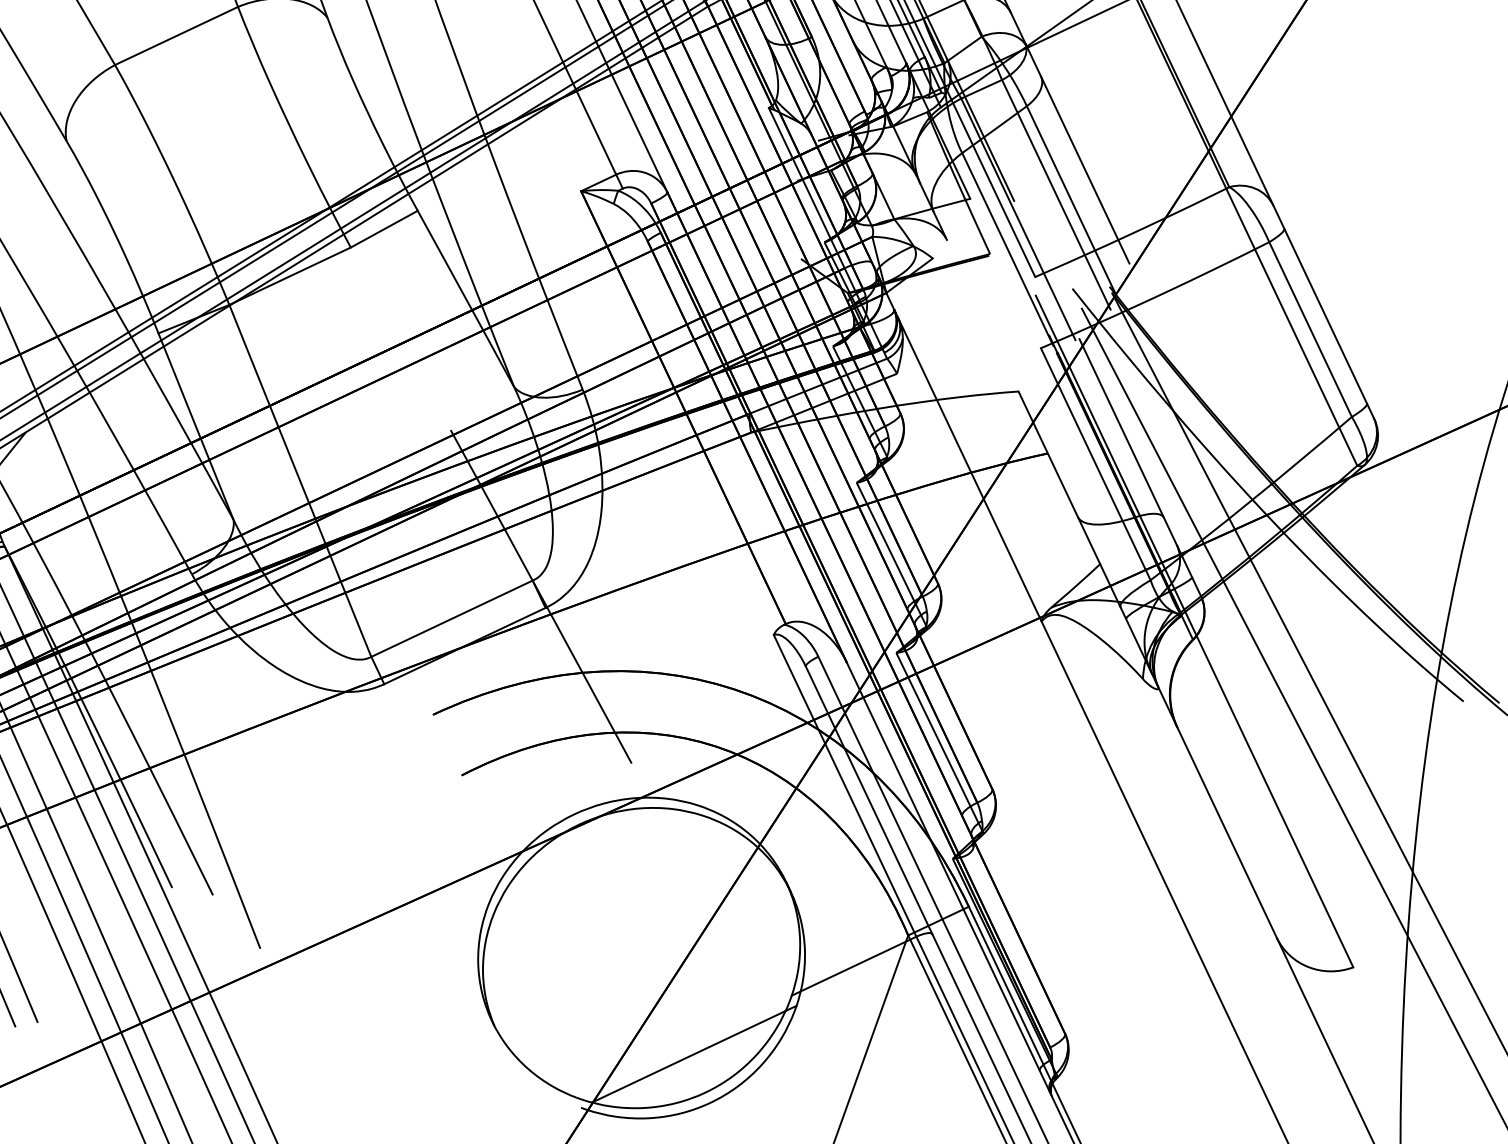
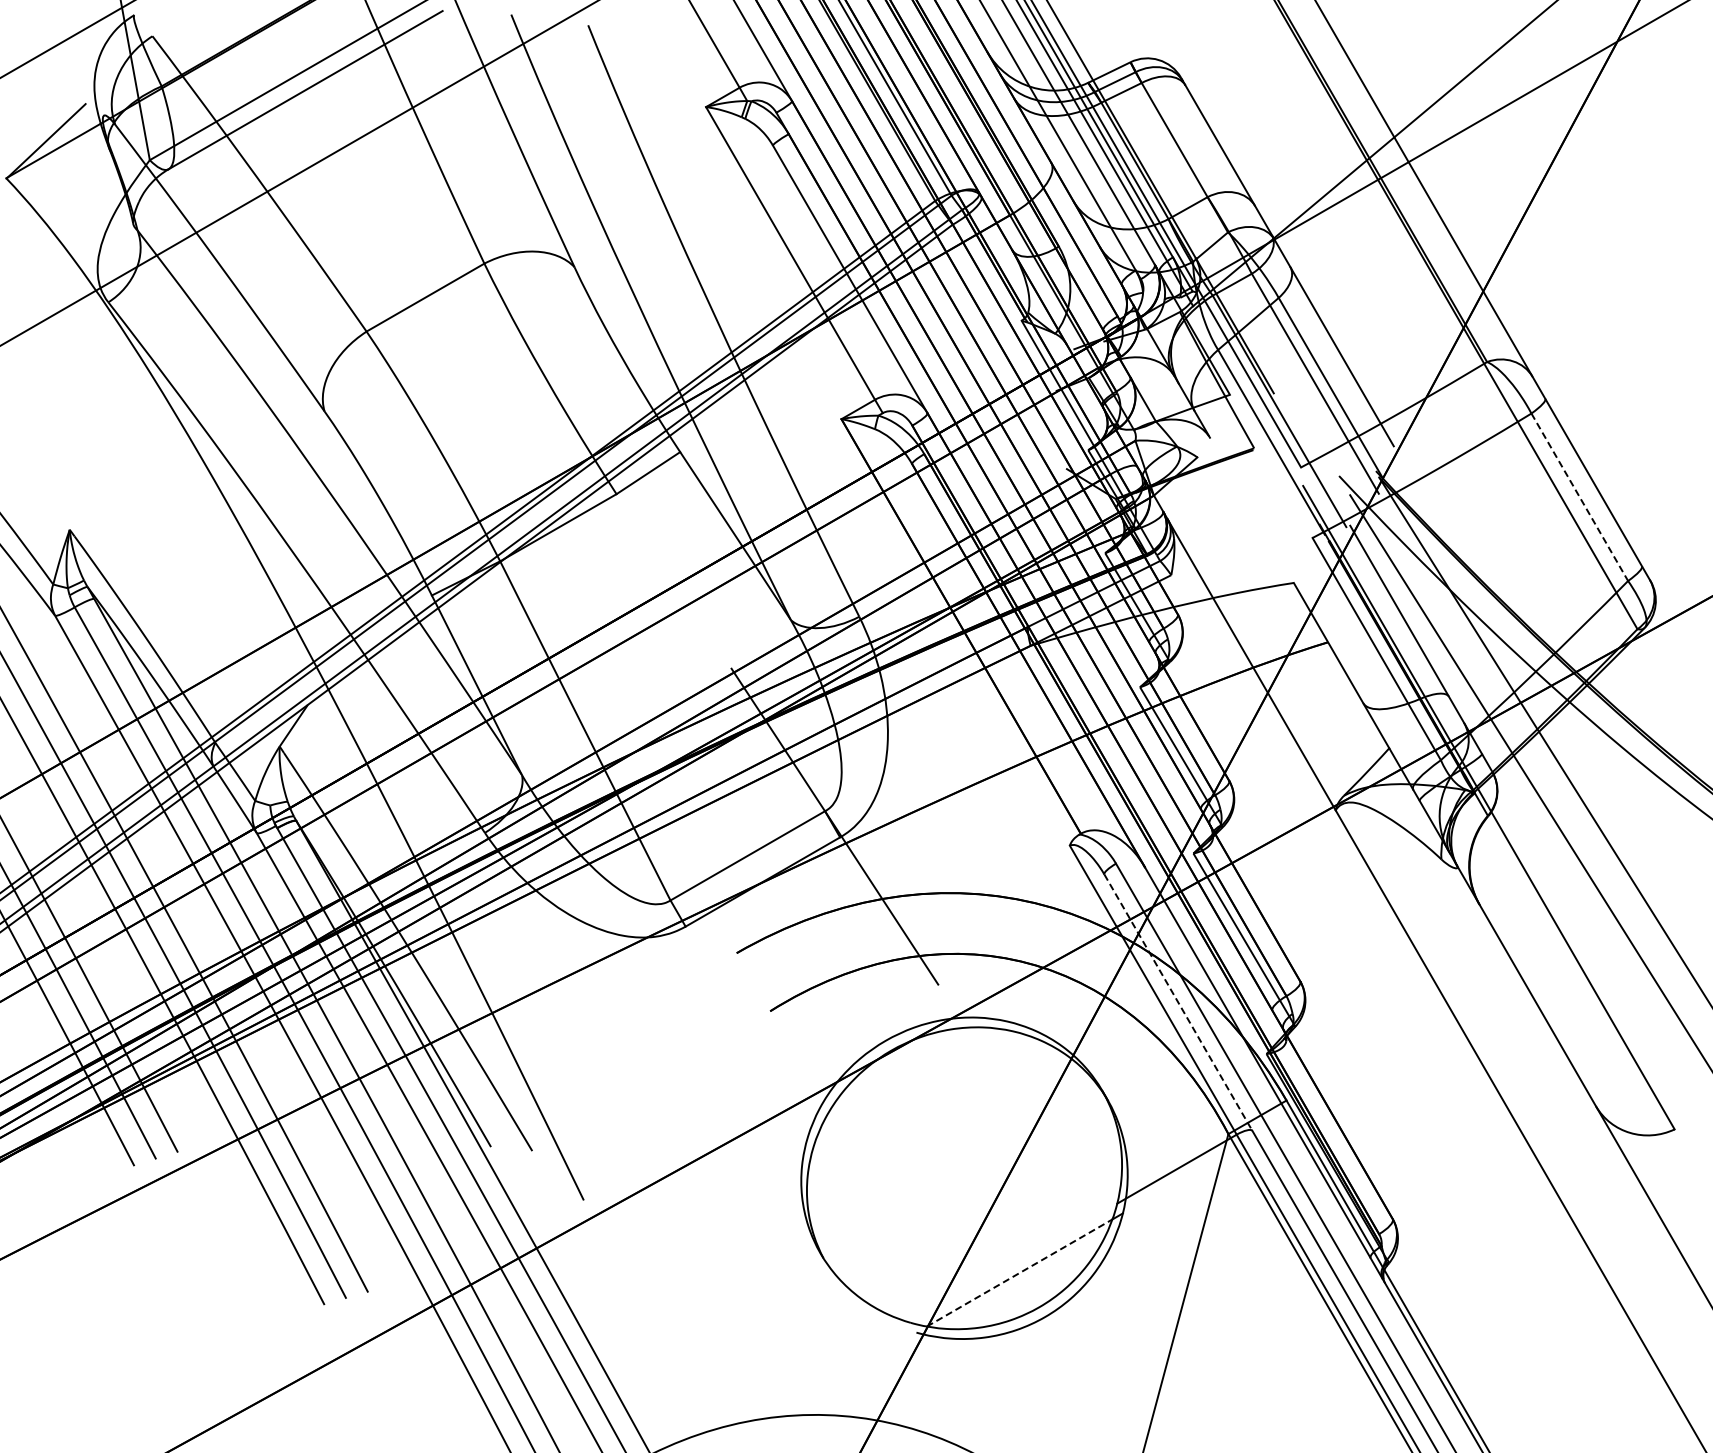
line: (1310, 329) -> (1579, 497), solid -> dashed
line: (869, 801) -> (1178, 1003), solid -> dashed
line: (689, 1056) -> (1020, 1272), solid -> dashed

